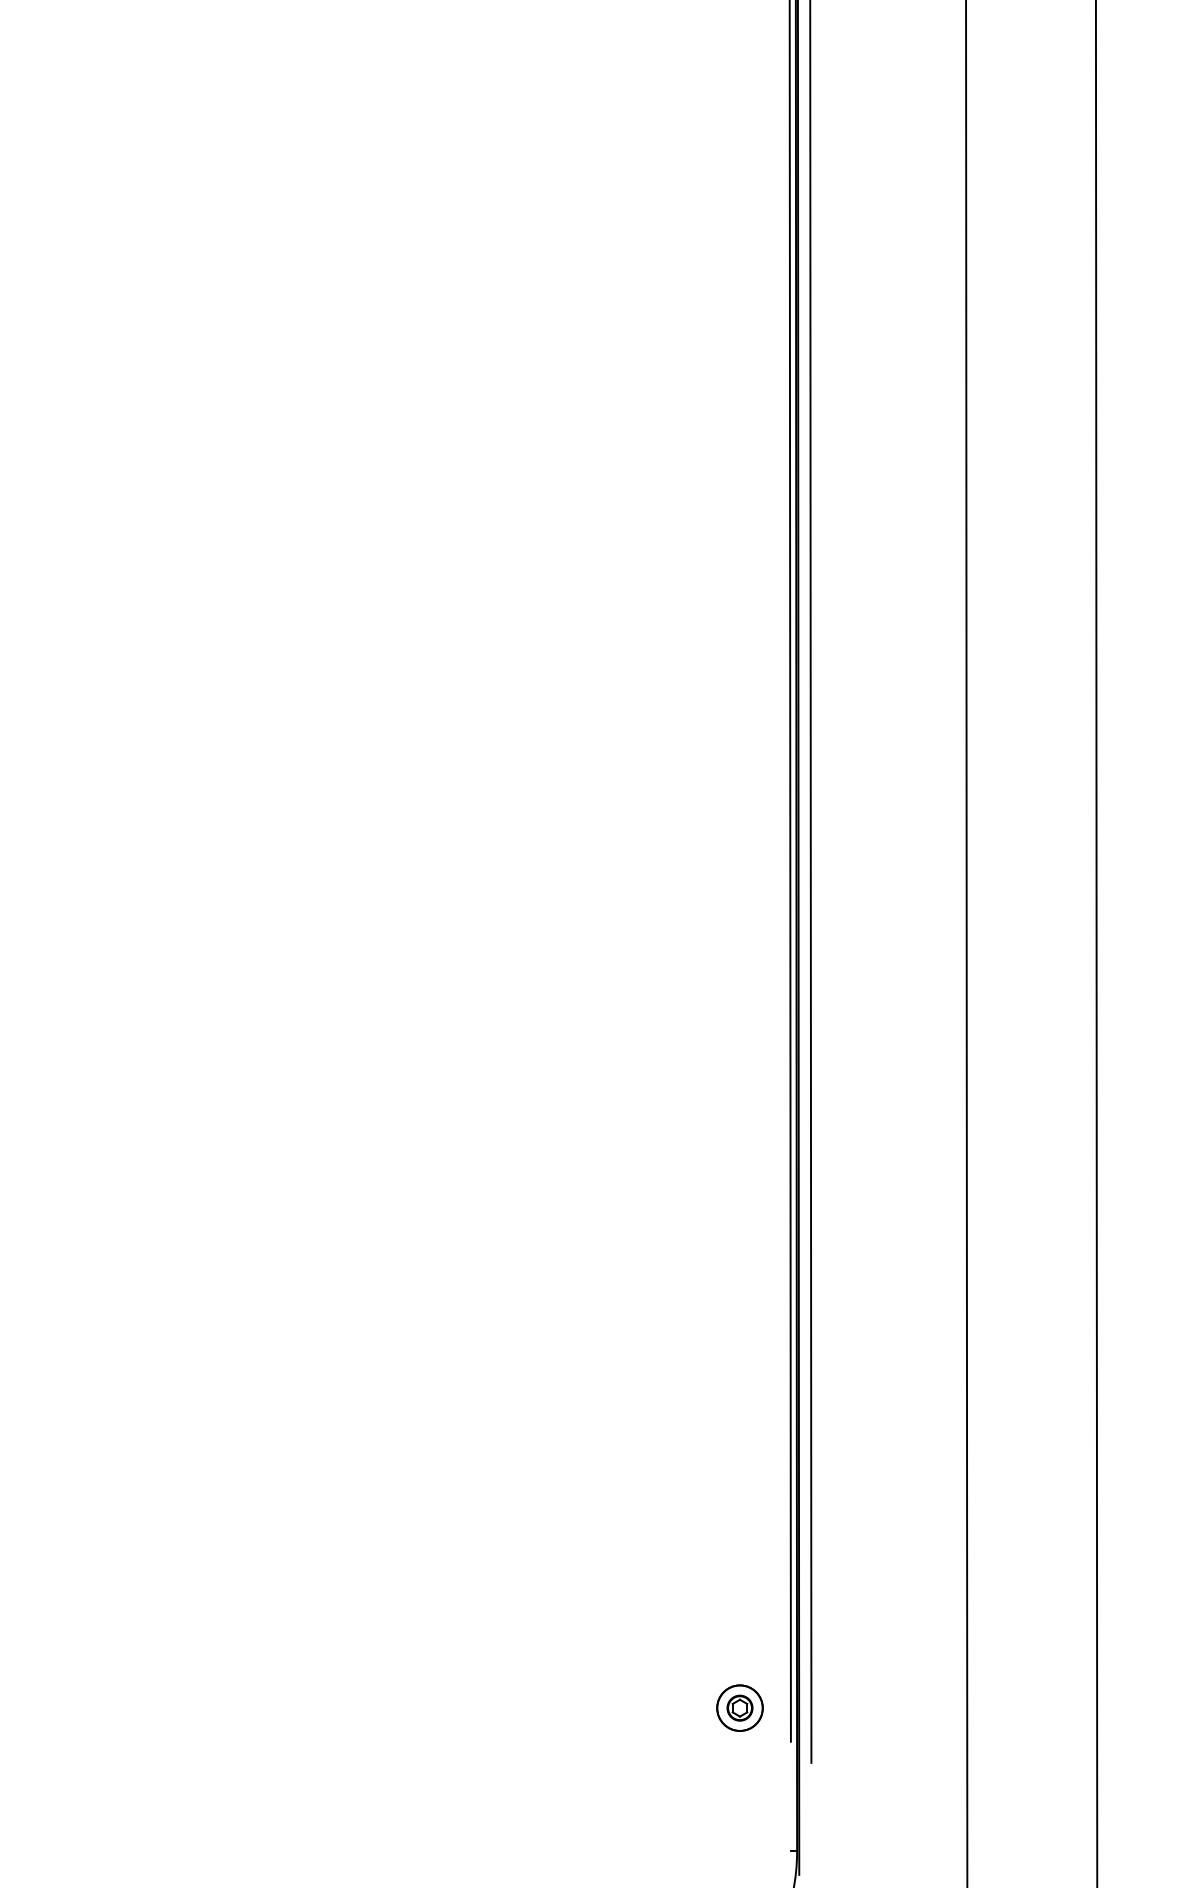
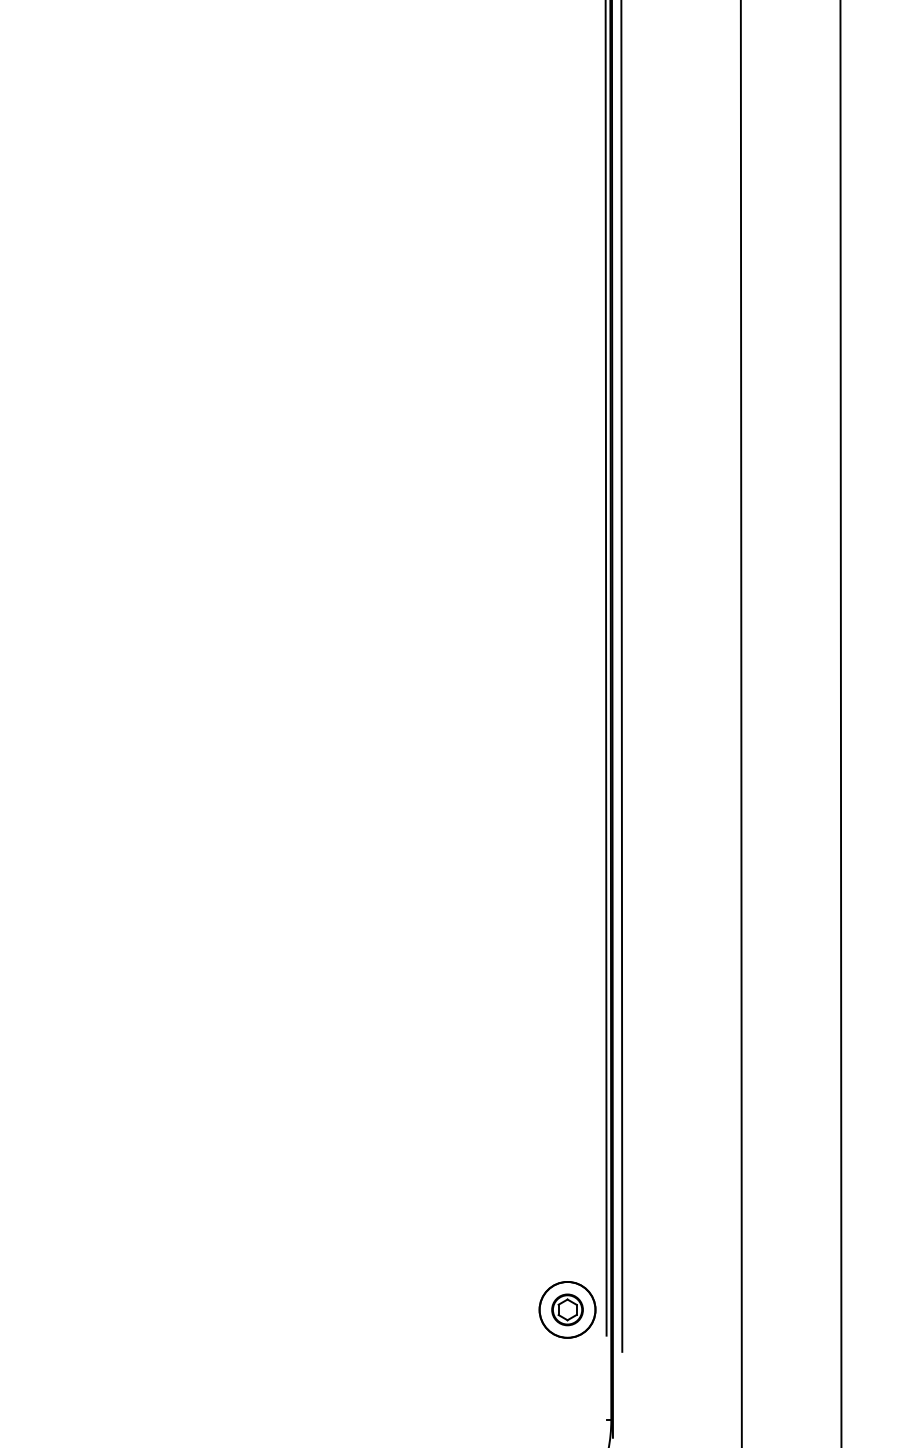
part: (739, 1707) -> (567, 1309), size x1.6

